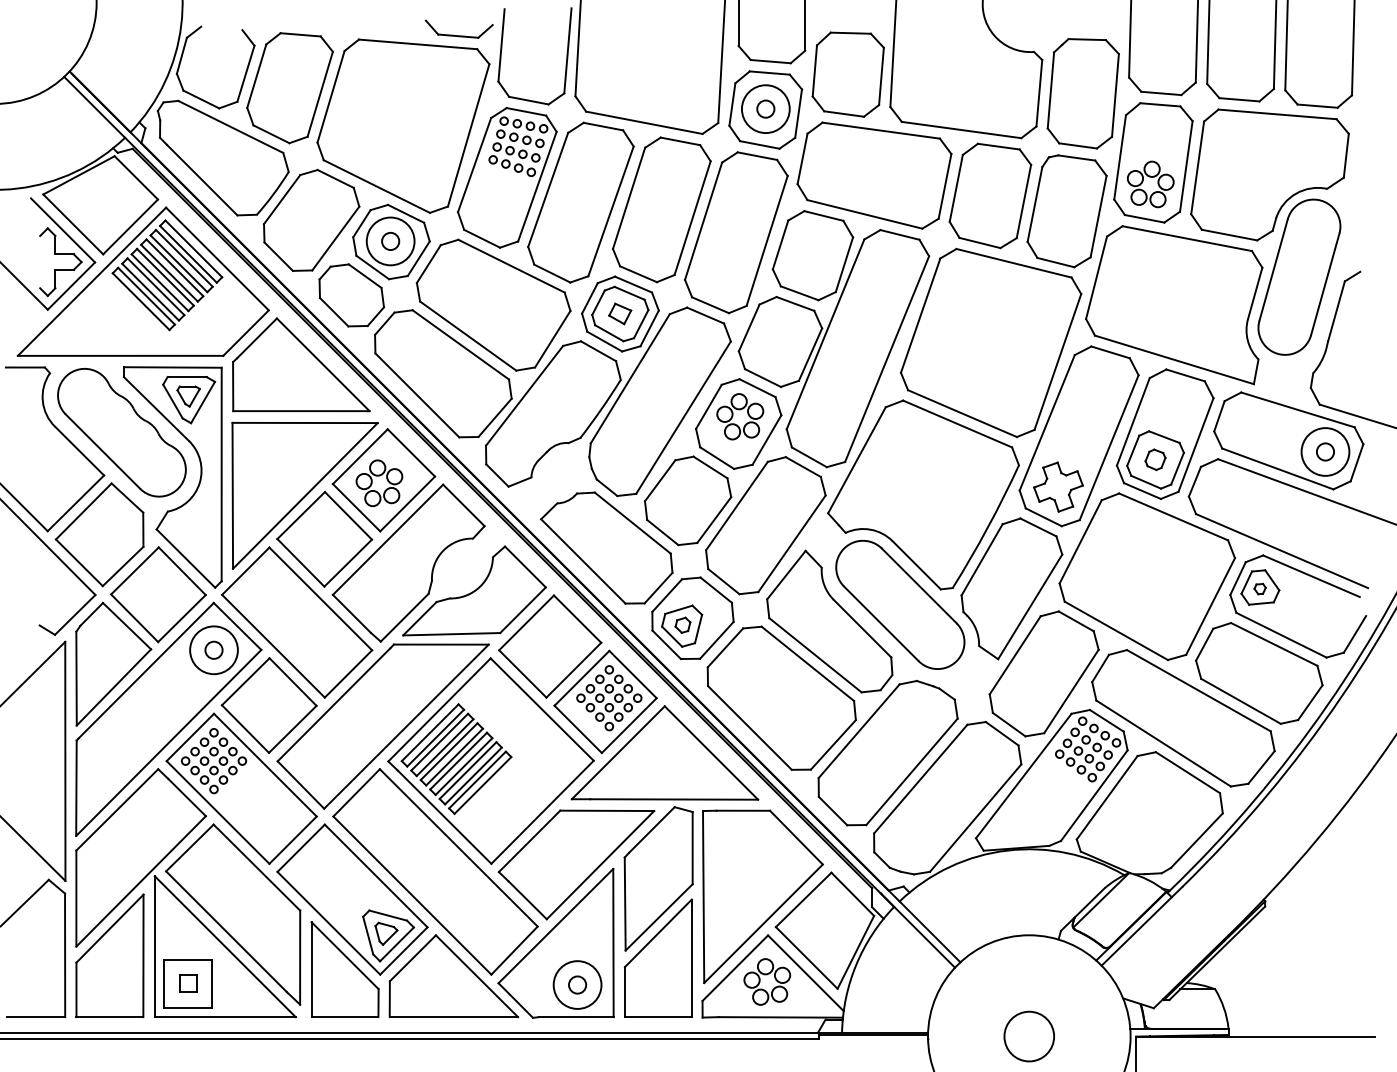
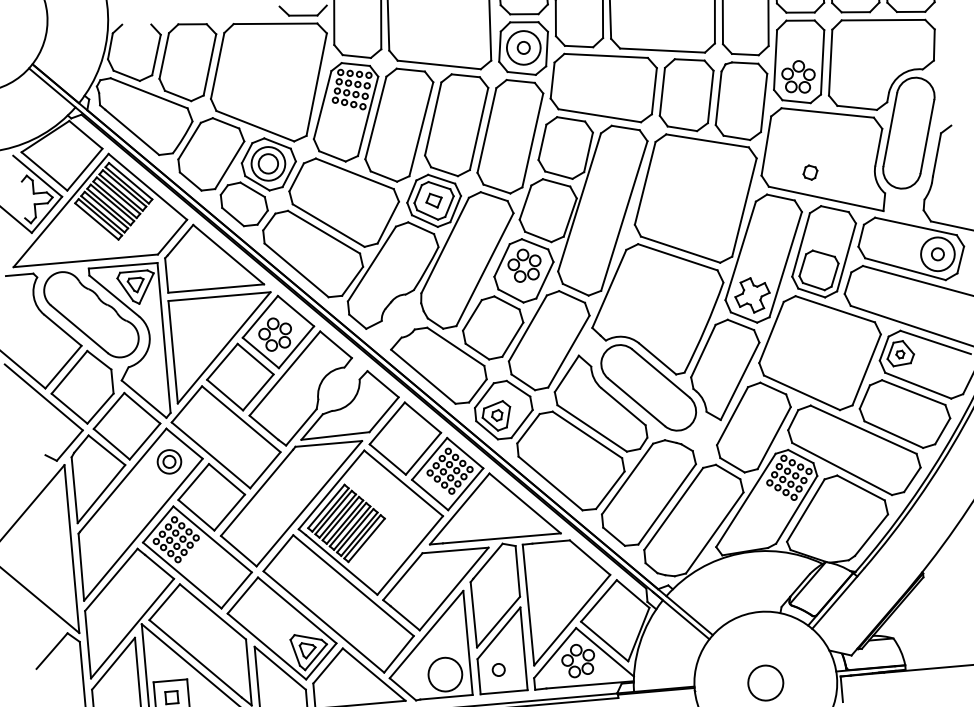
circle: (390, 241) -> (268, 163), size x1.6
part: (1155, 459) -> (810, 172), moved
circle: (213, 650) -> (169, 462), size x0.7
circle: (577, 984) -> (498, 669), moved

